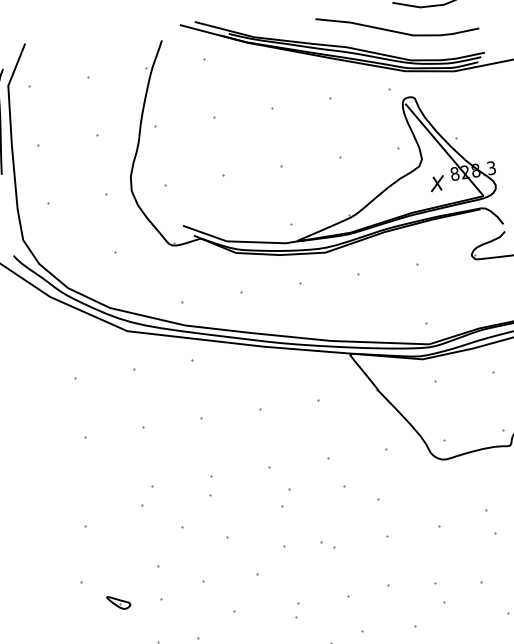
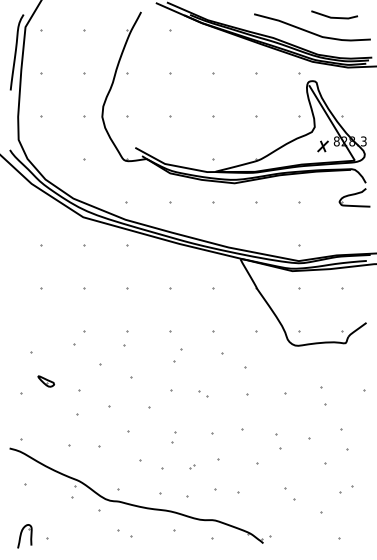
part: (119, 602) -> (46, 381), moved

